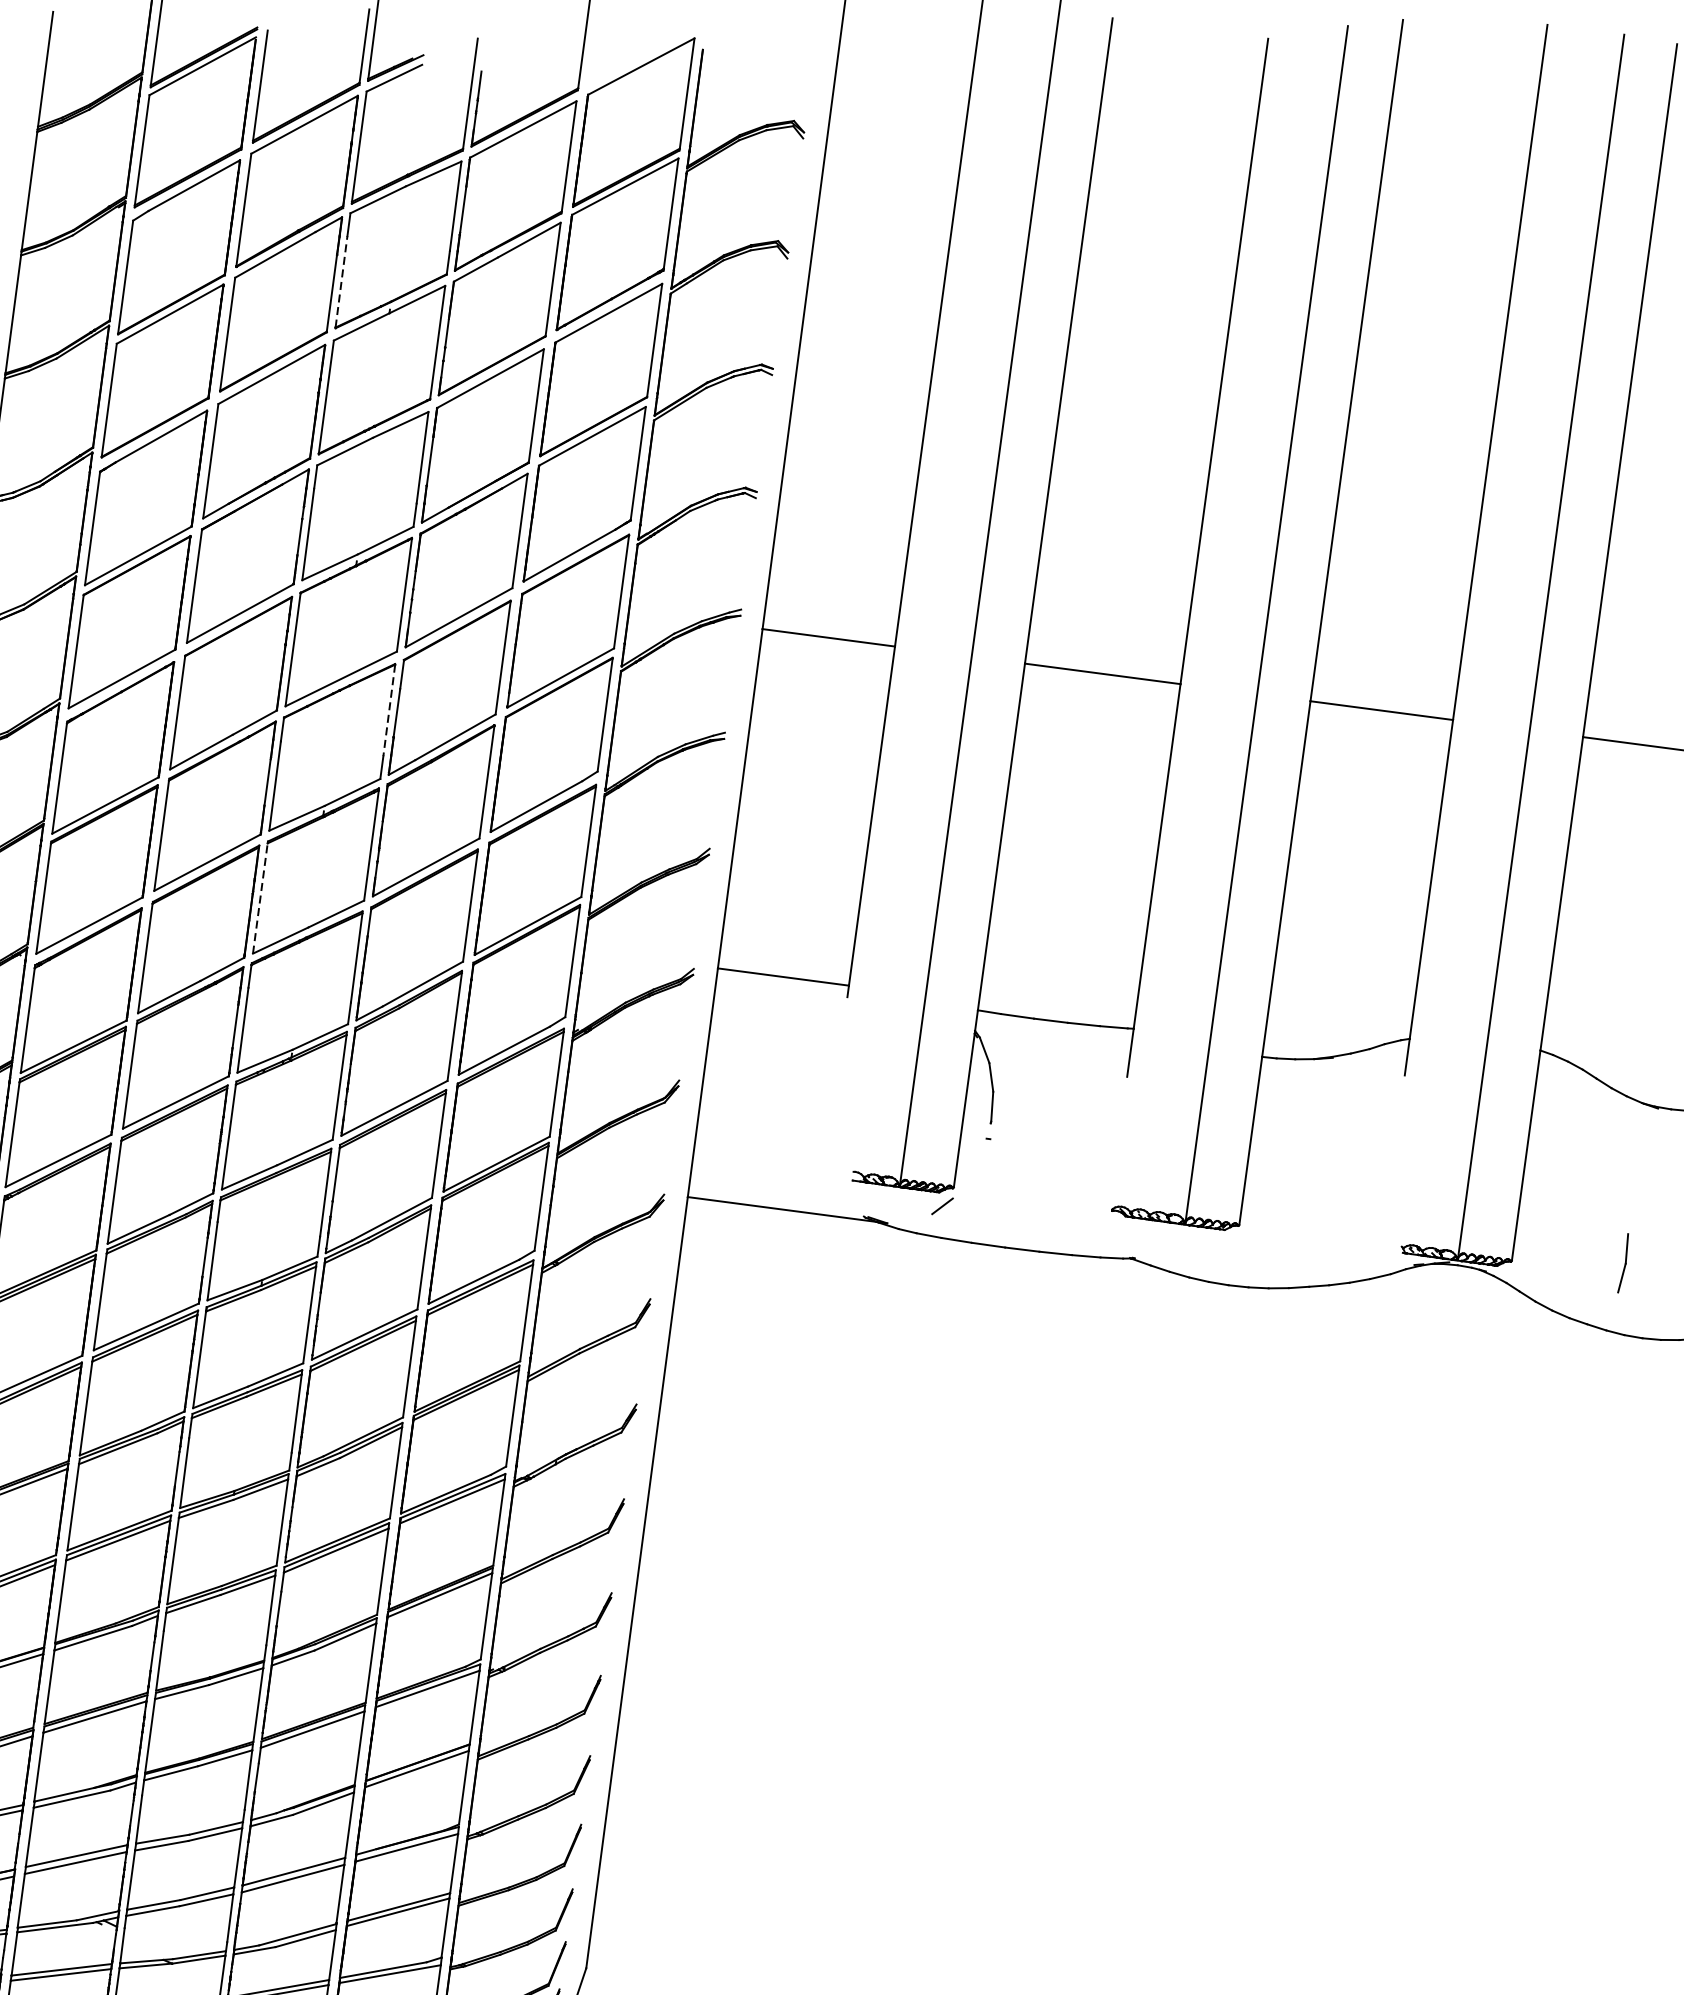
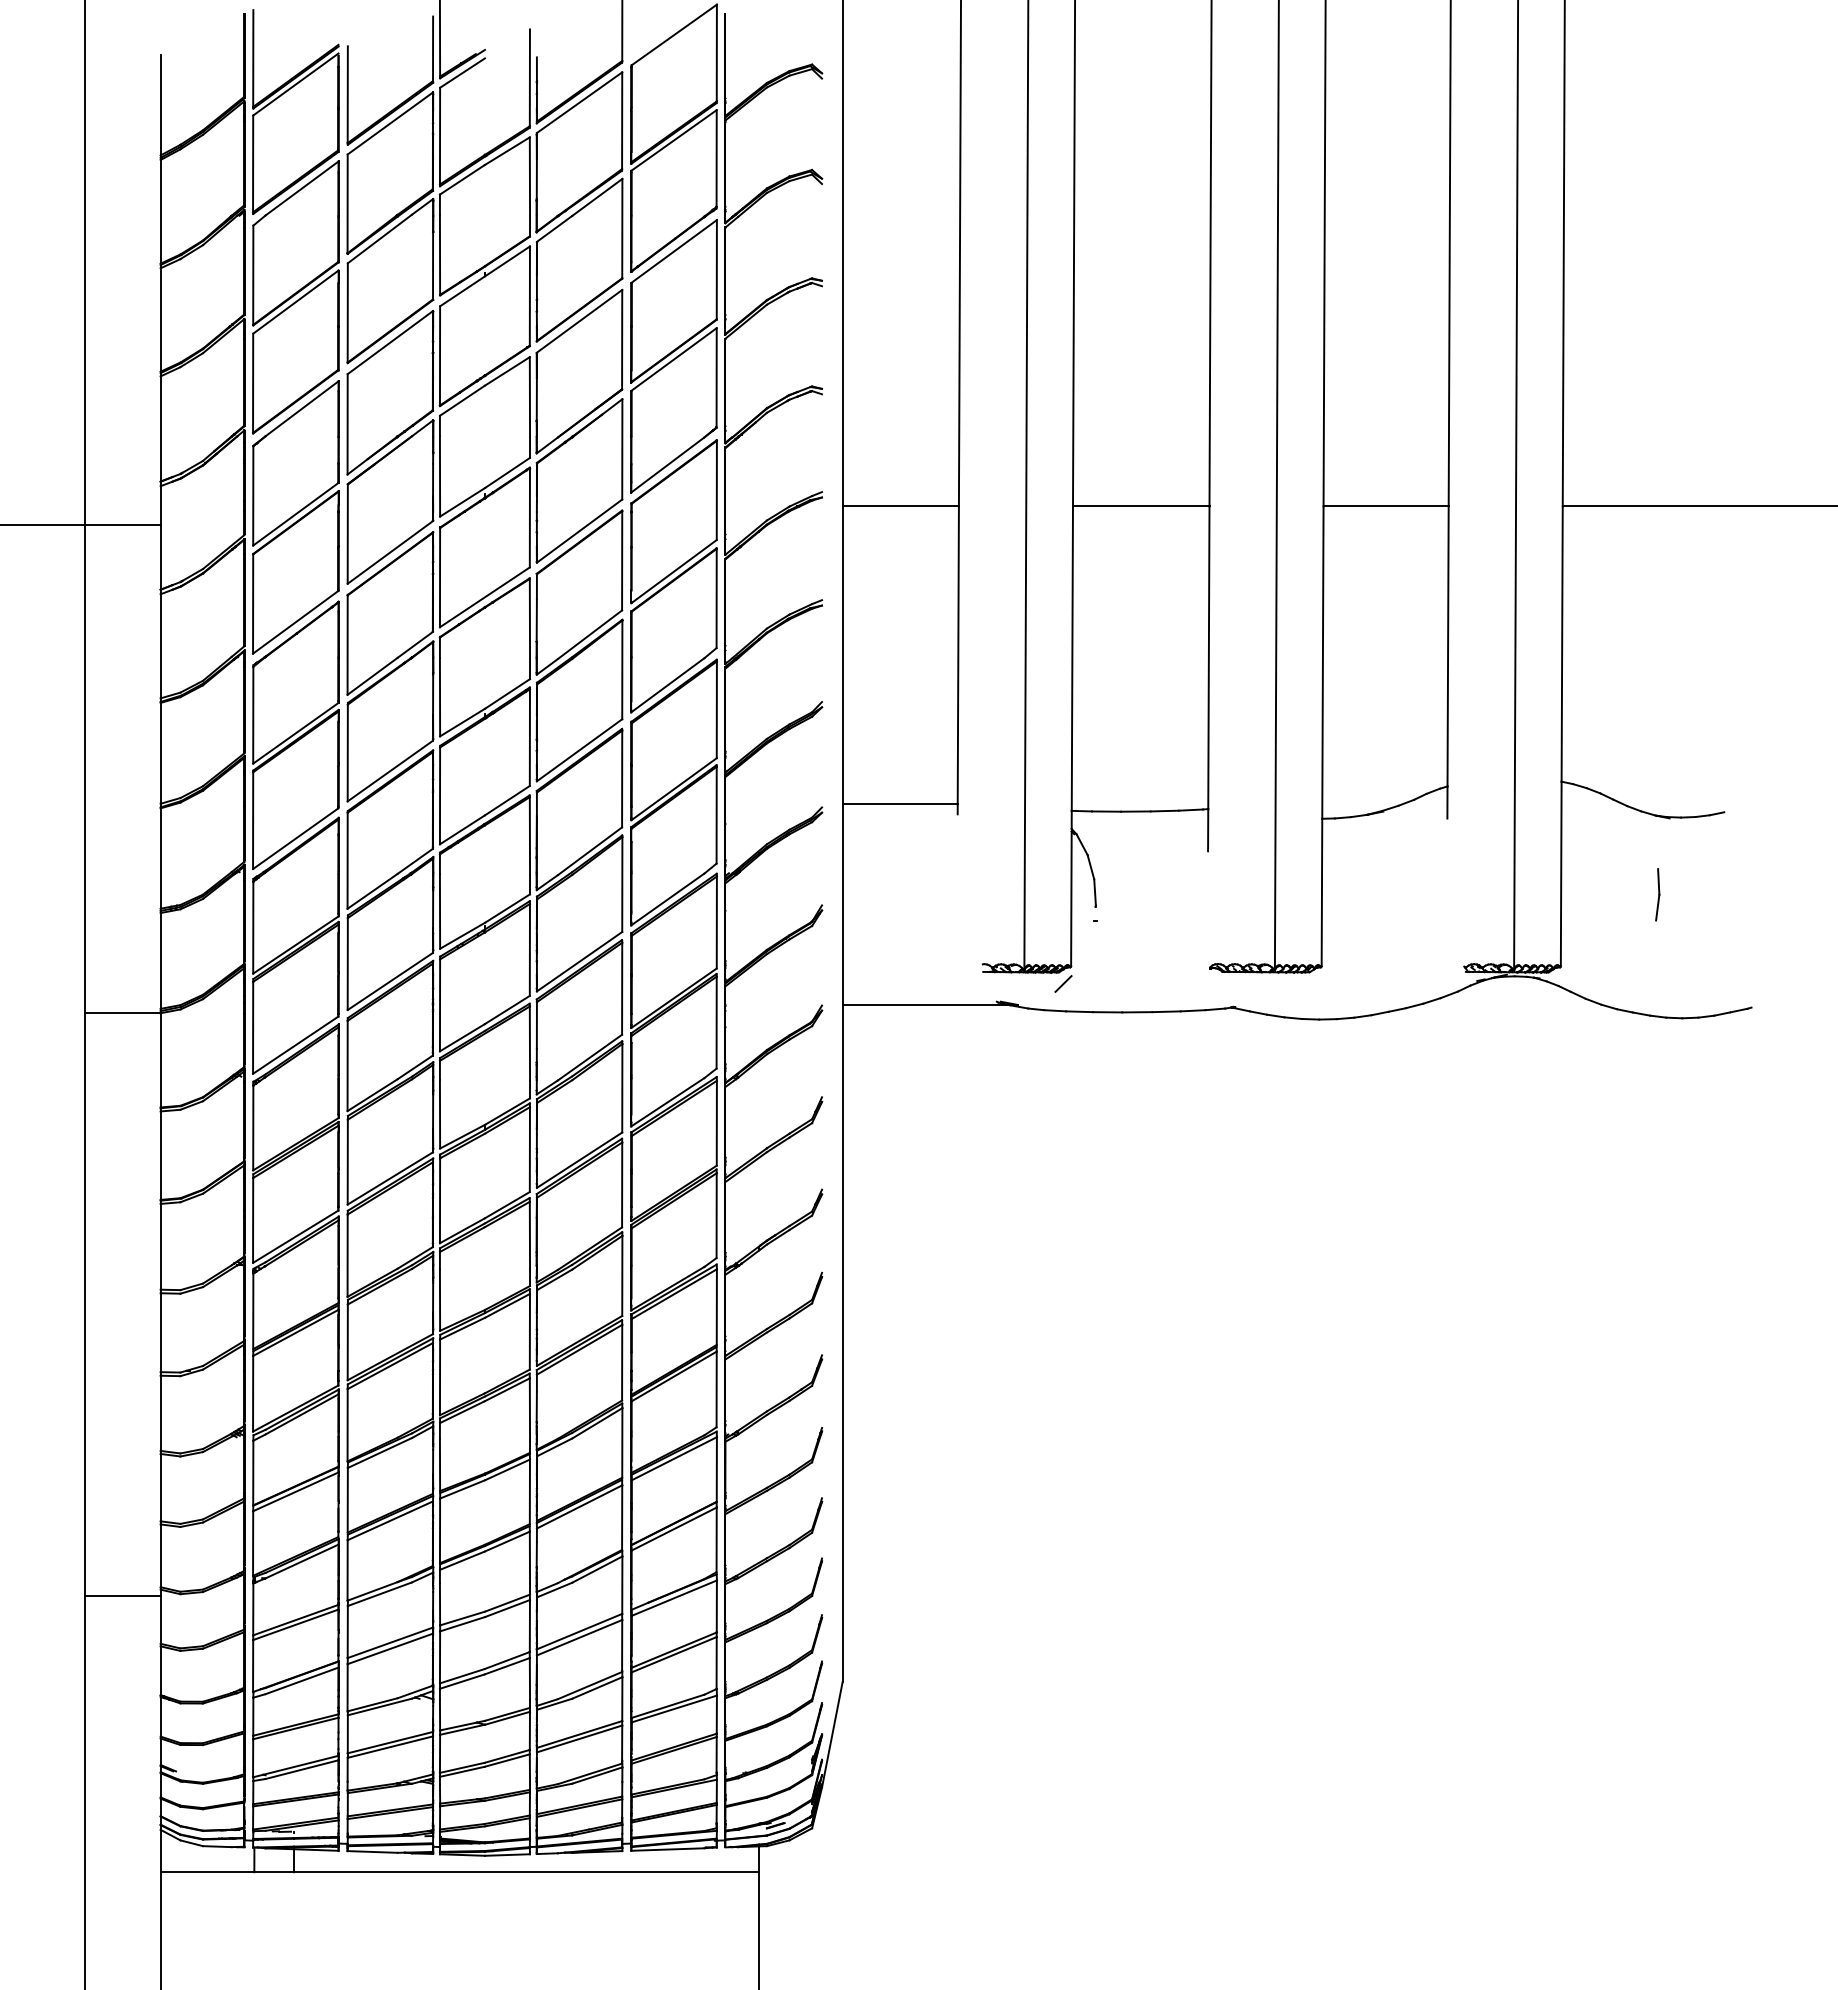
line: (342, 281) -> (440, 254), dashed -> solid
line: (388, 710) -> (529, 619), dashed -> solid
line: (260, 898) -> (440, 795), dashed -> solid
part: (1623, 1262) -> (1657, 894), moved

